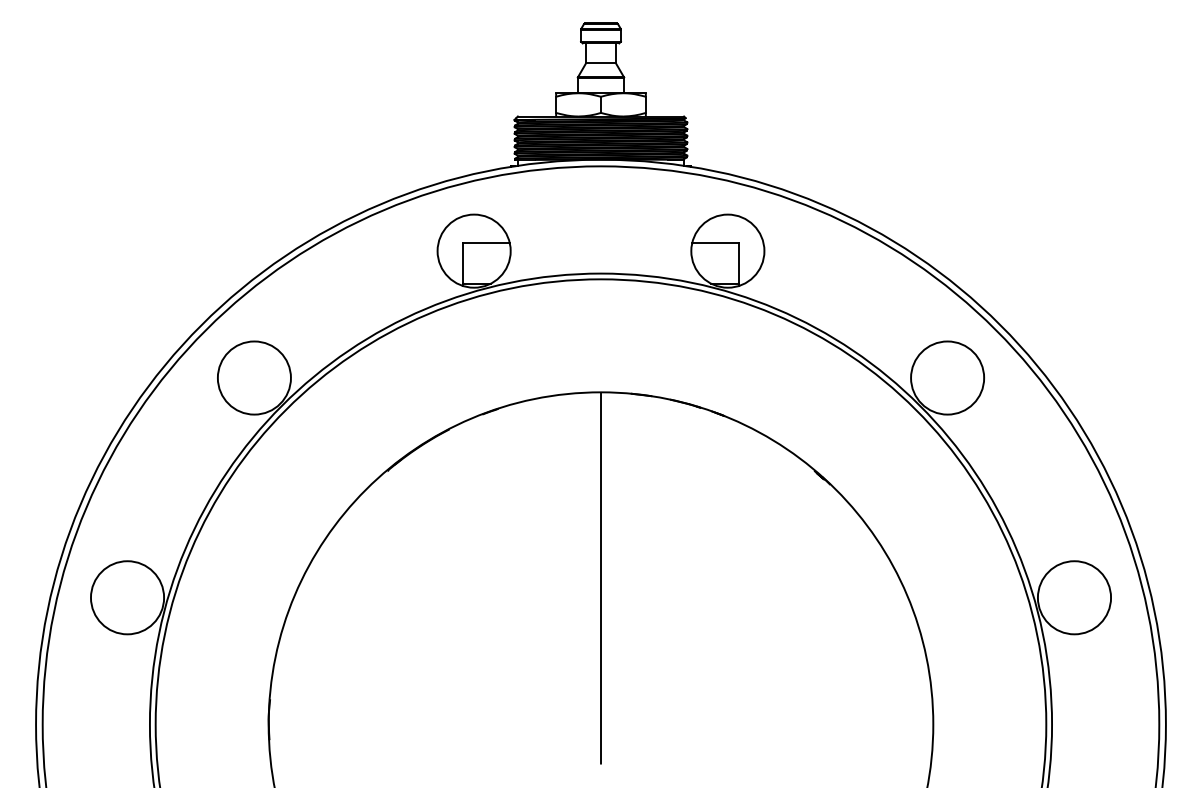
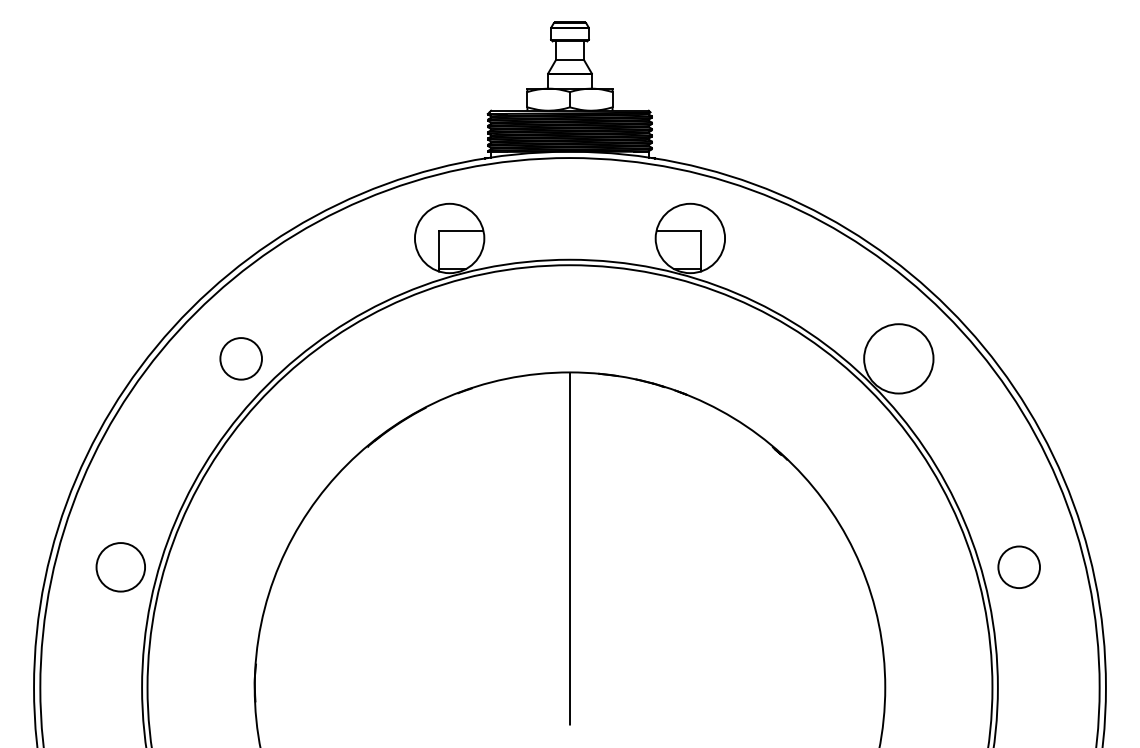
circle: (253, 377) -> (240, 358), size x0.6
circle: (127, 597) -> (120, 567), size x0.7
circle: (1074, 597) -> (1019, 567), size x0.6

